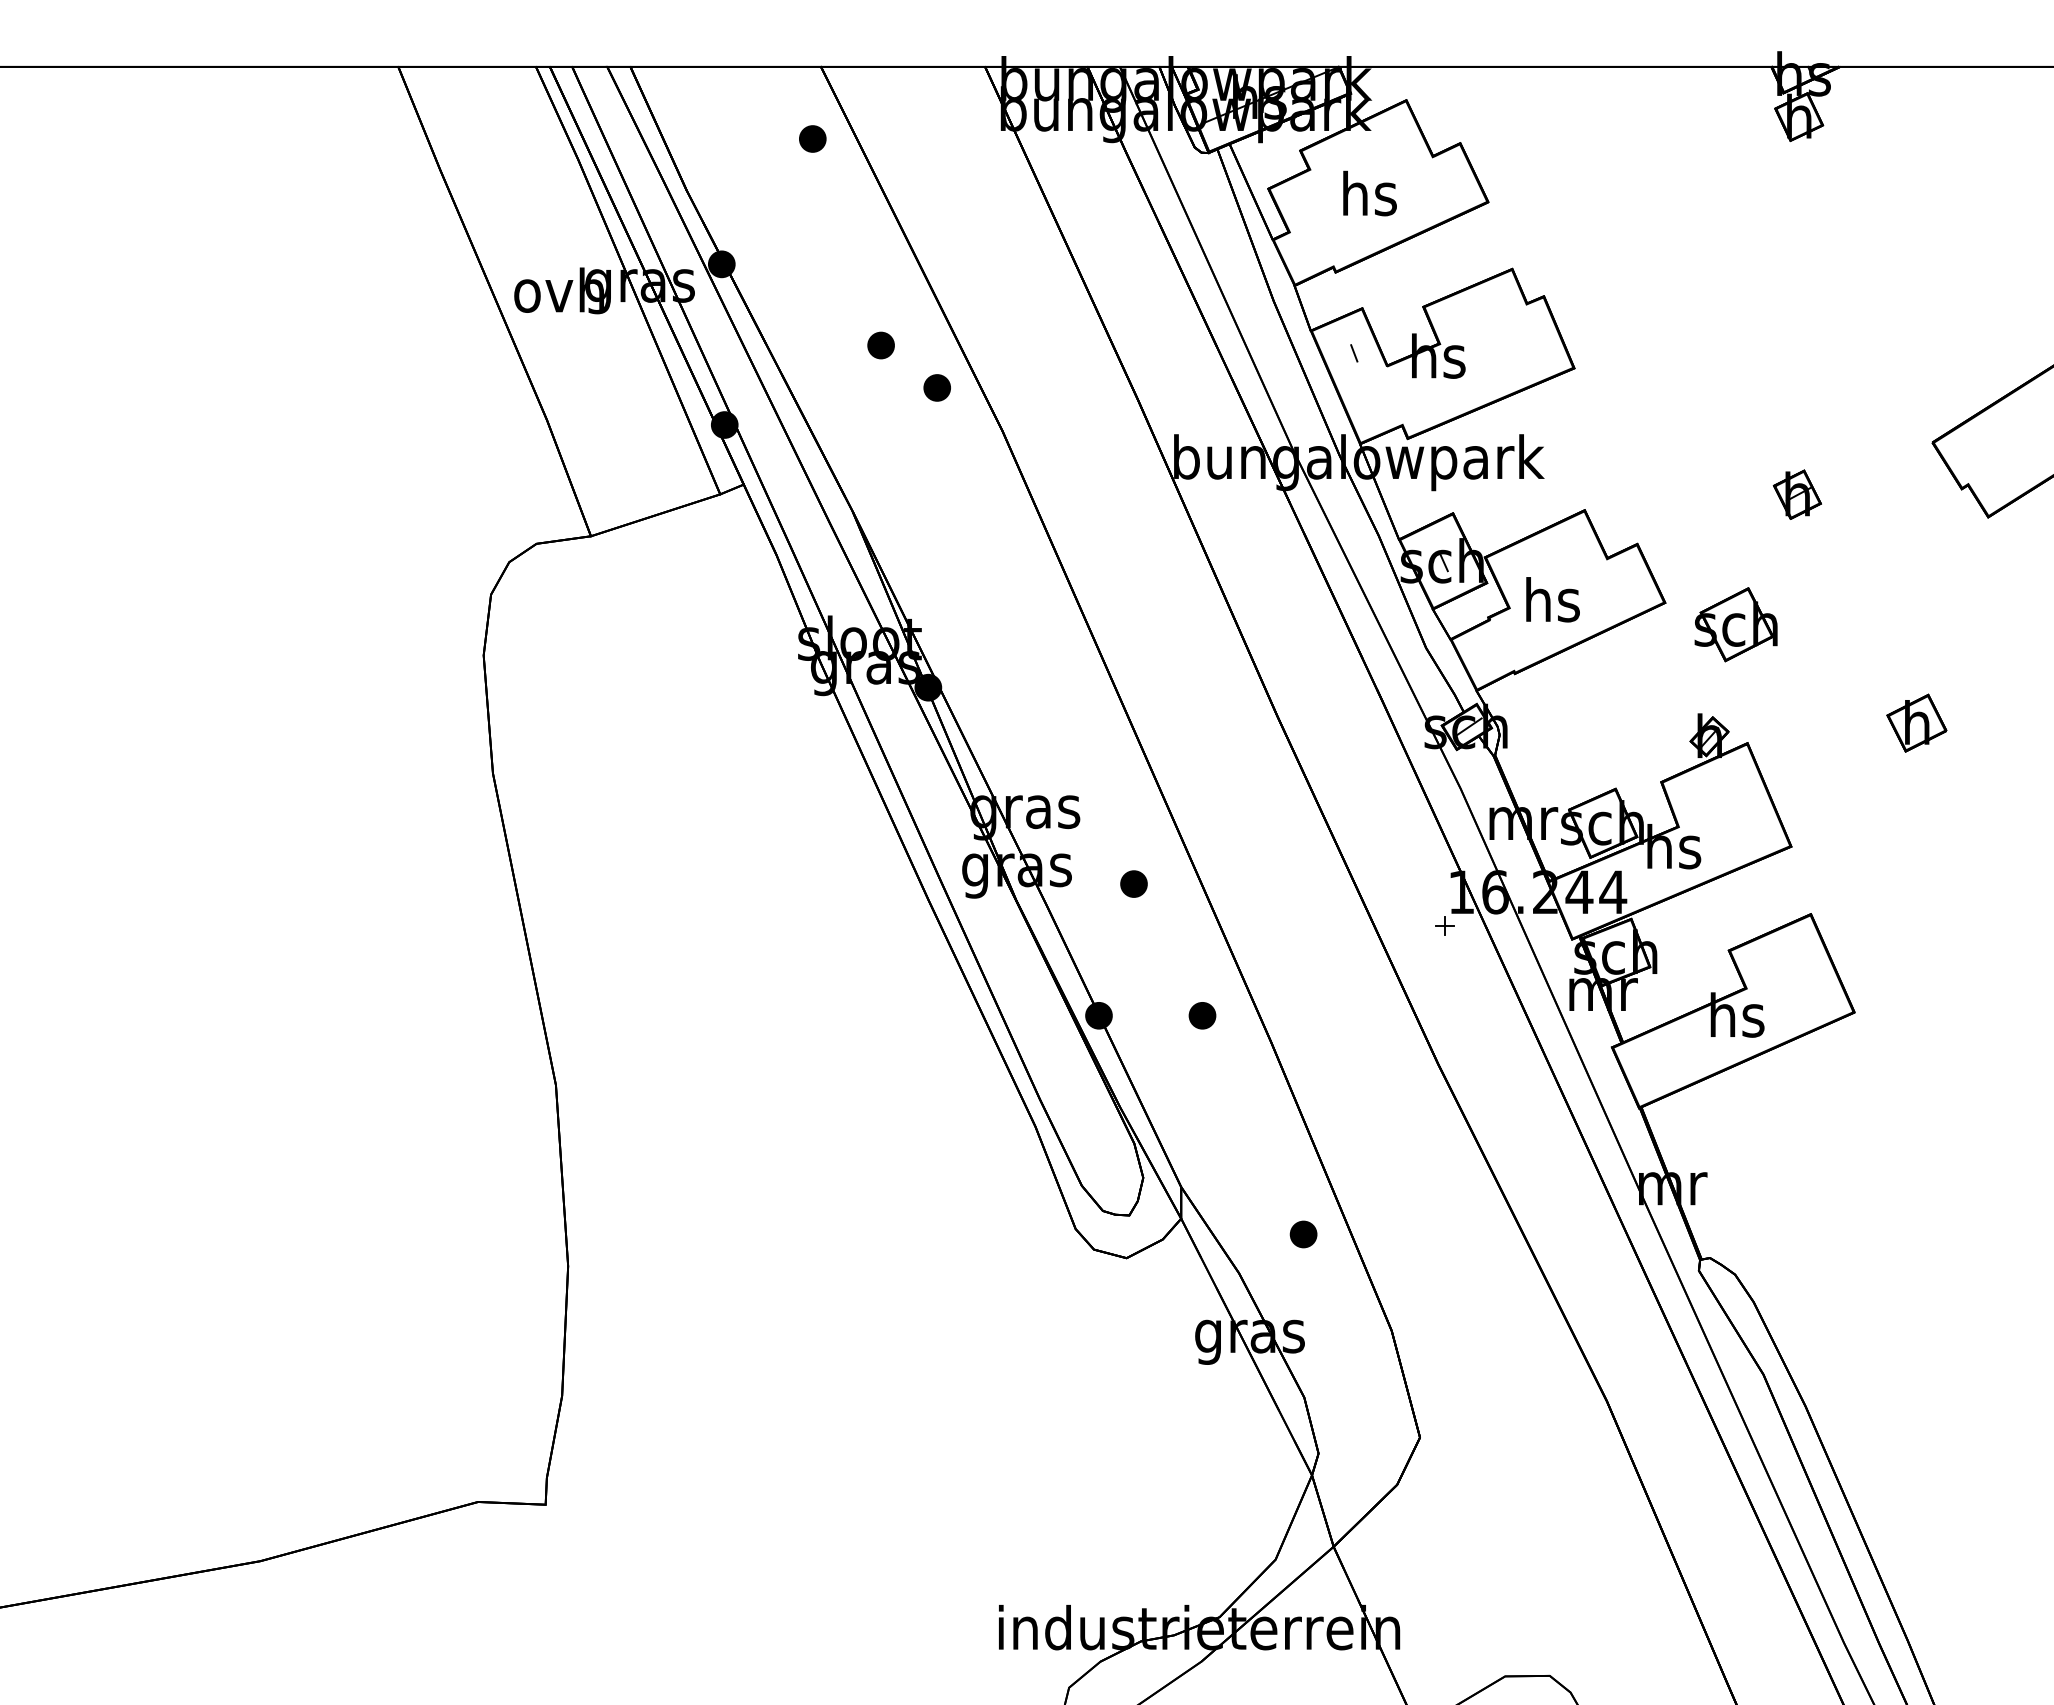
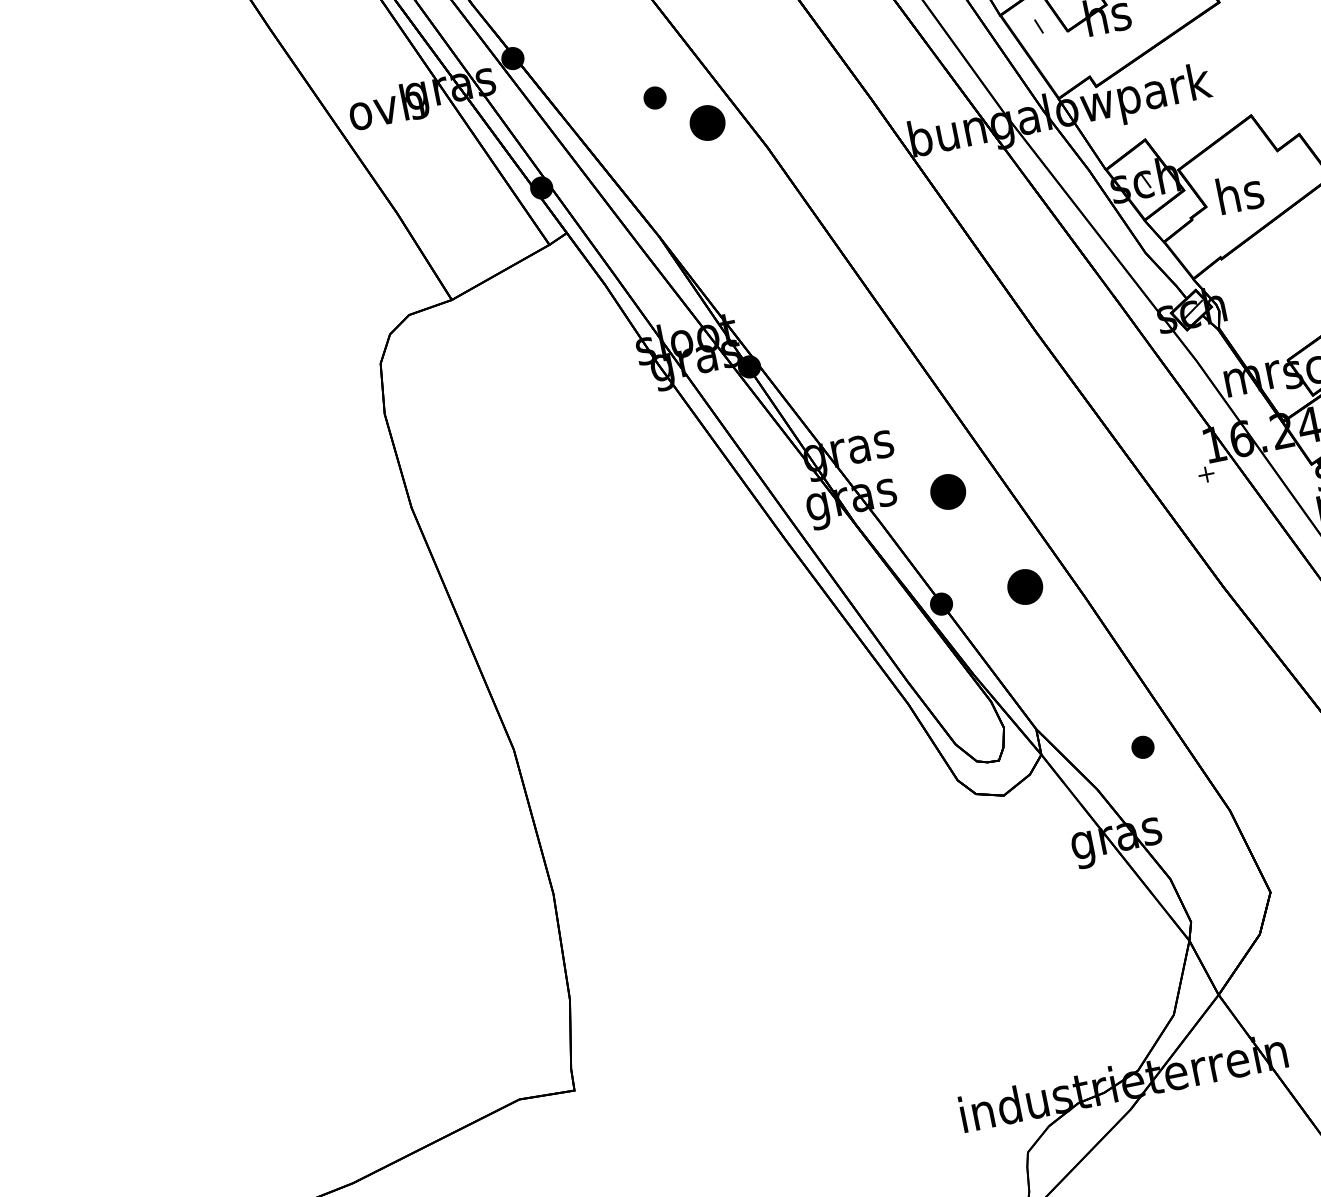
part: (936, 387) -> (706, 122), size x1.6
part: (1133, 883) -> (947, 491), size x1.6
part: (1202, 1015) -> (1025, 586), size x1.6

